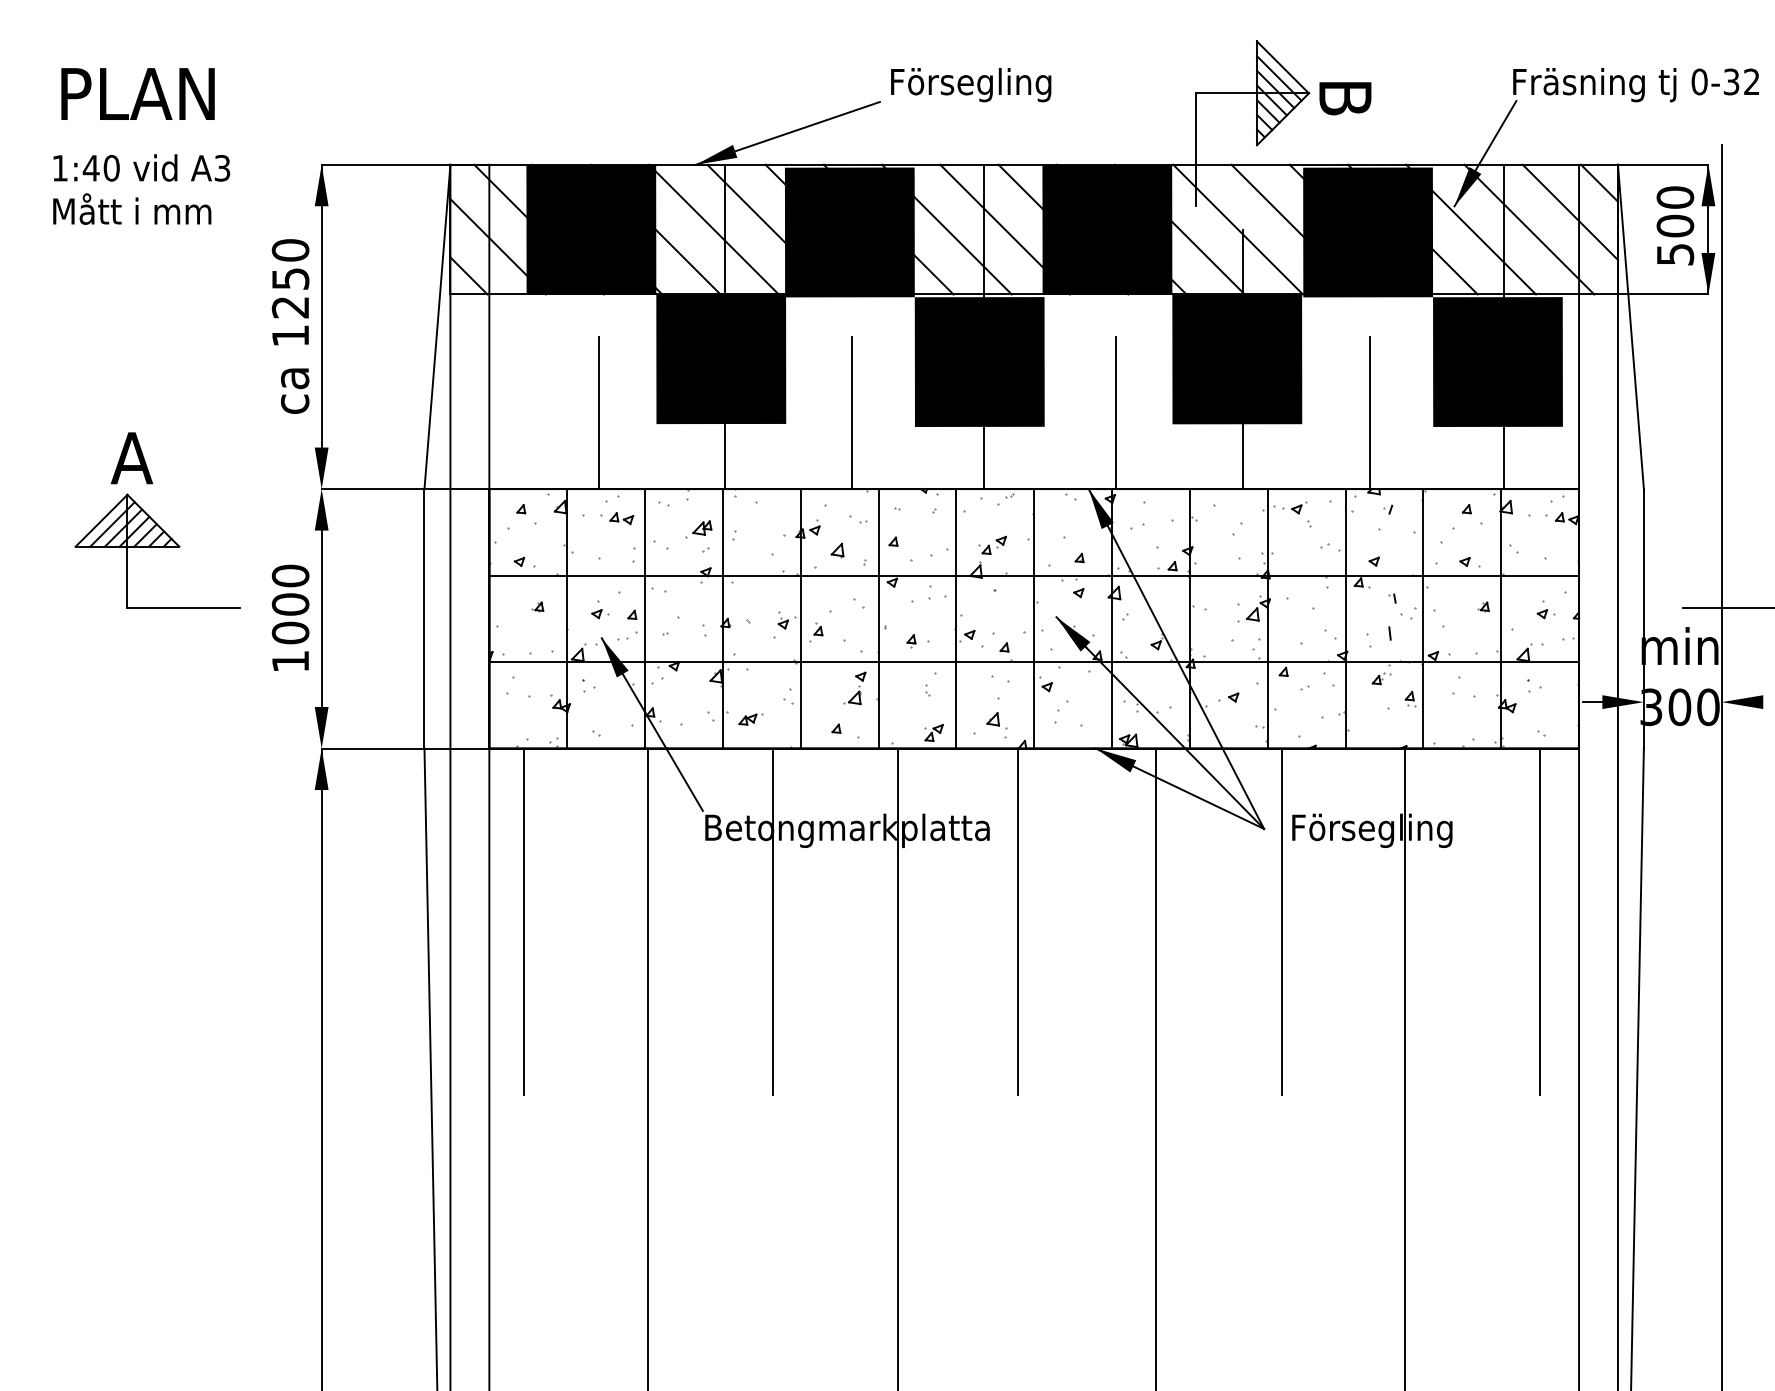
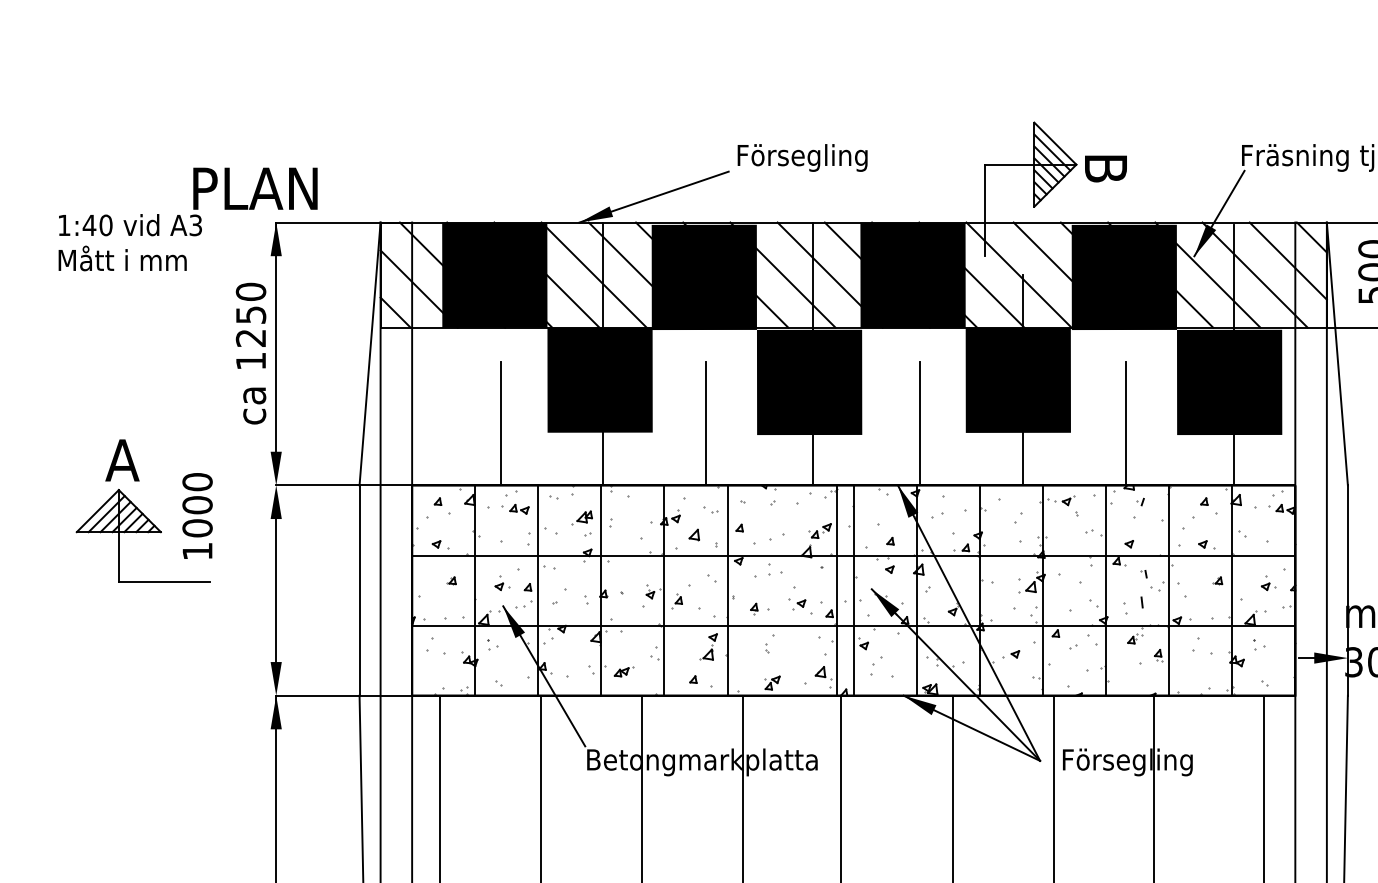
text: (137, 93) -> (255, 188), moved
text: (290, 617) -> (197, 515), moved
line: (956, 618) -> (836, 590), moved

